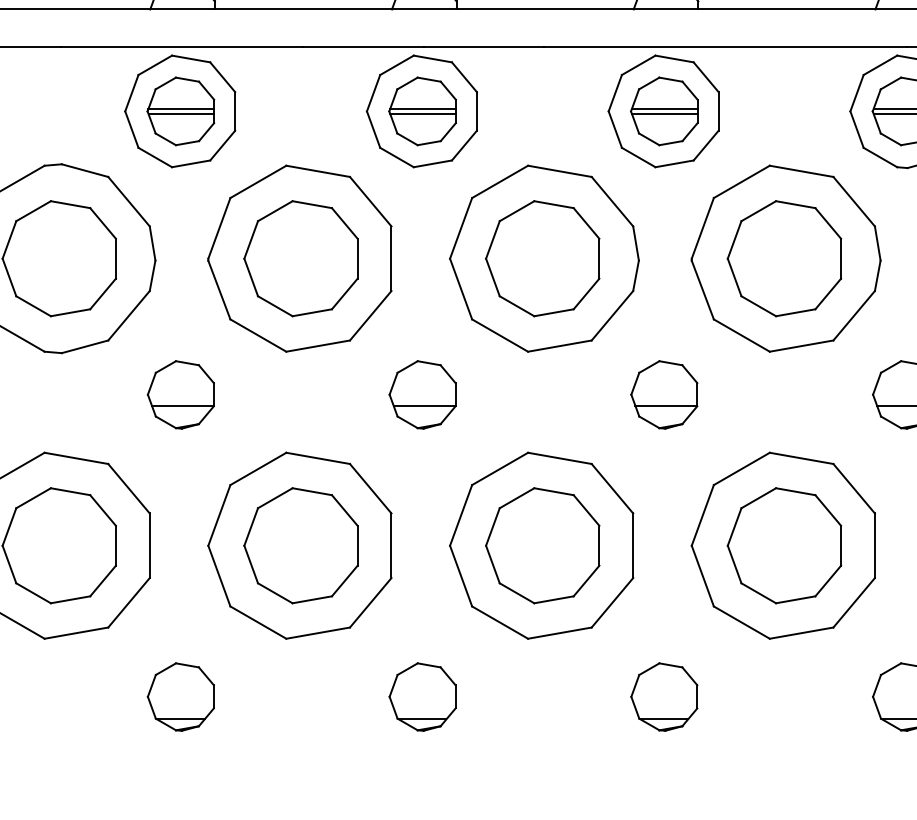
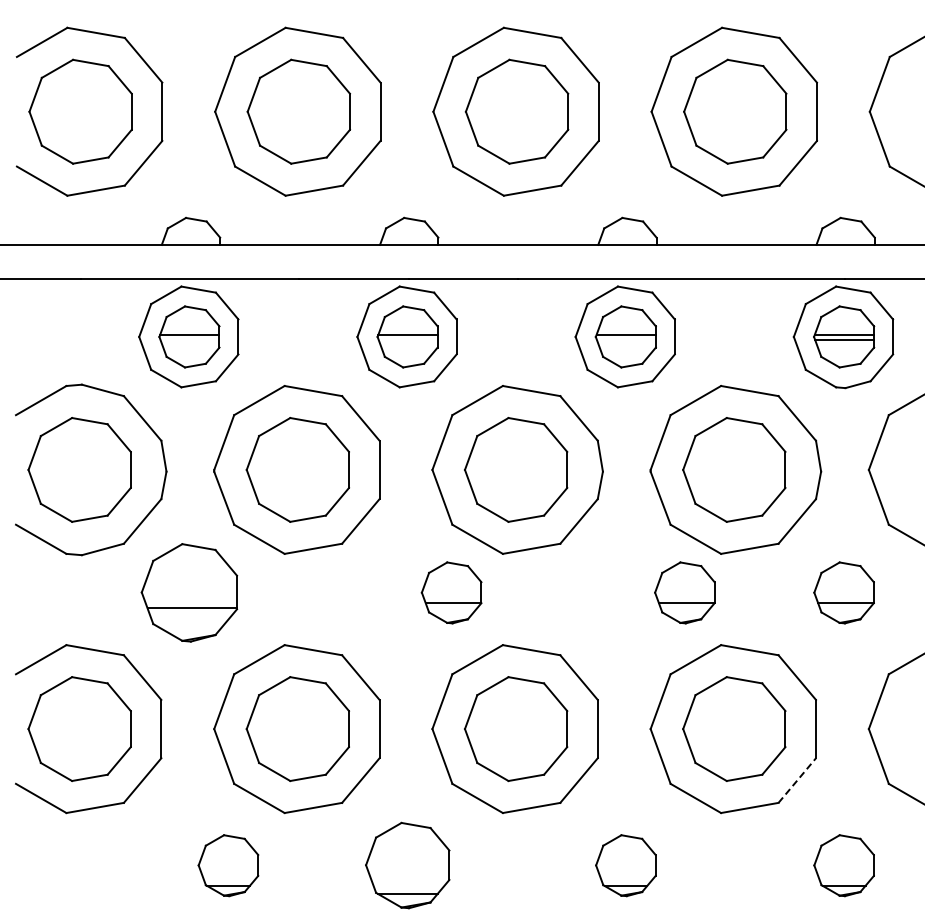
line: (180, 114) -> (189, 339), removed
line: (422, 114) -> (407, 339), removed
line: (663, 114) -> (625, 339), removed
part: (180, 394) -> (189, 592), size x1.6
part: (422, 394) -> (451, 592), moved
part: (663, 394) -> (684, 592), moved
line: (854, 602) -> (797, 780), solid -> dashed
part: (180, 696) -> (228, 865), moved
part: (422, 696) -> (407, 865), size x1.4

